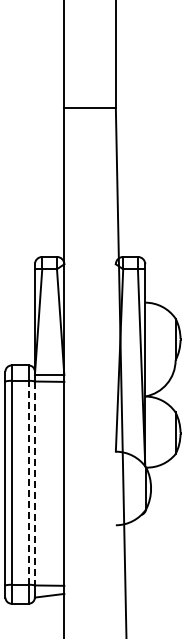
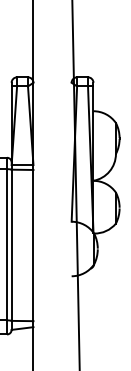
line: (28, 482) -> (6, 244), dashed -> solid
line: (34, 483) -> (11, 245), dashed -> solid

